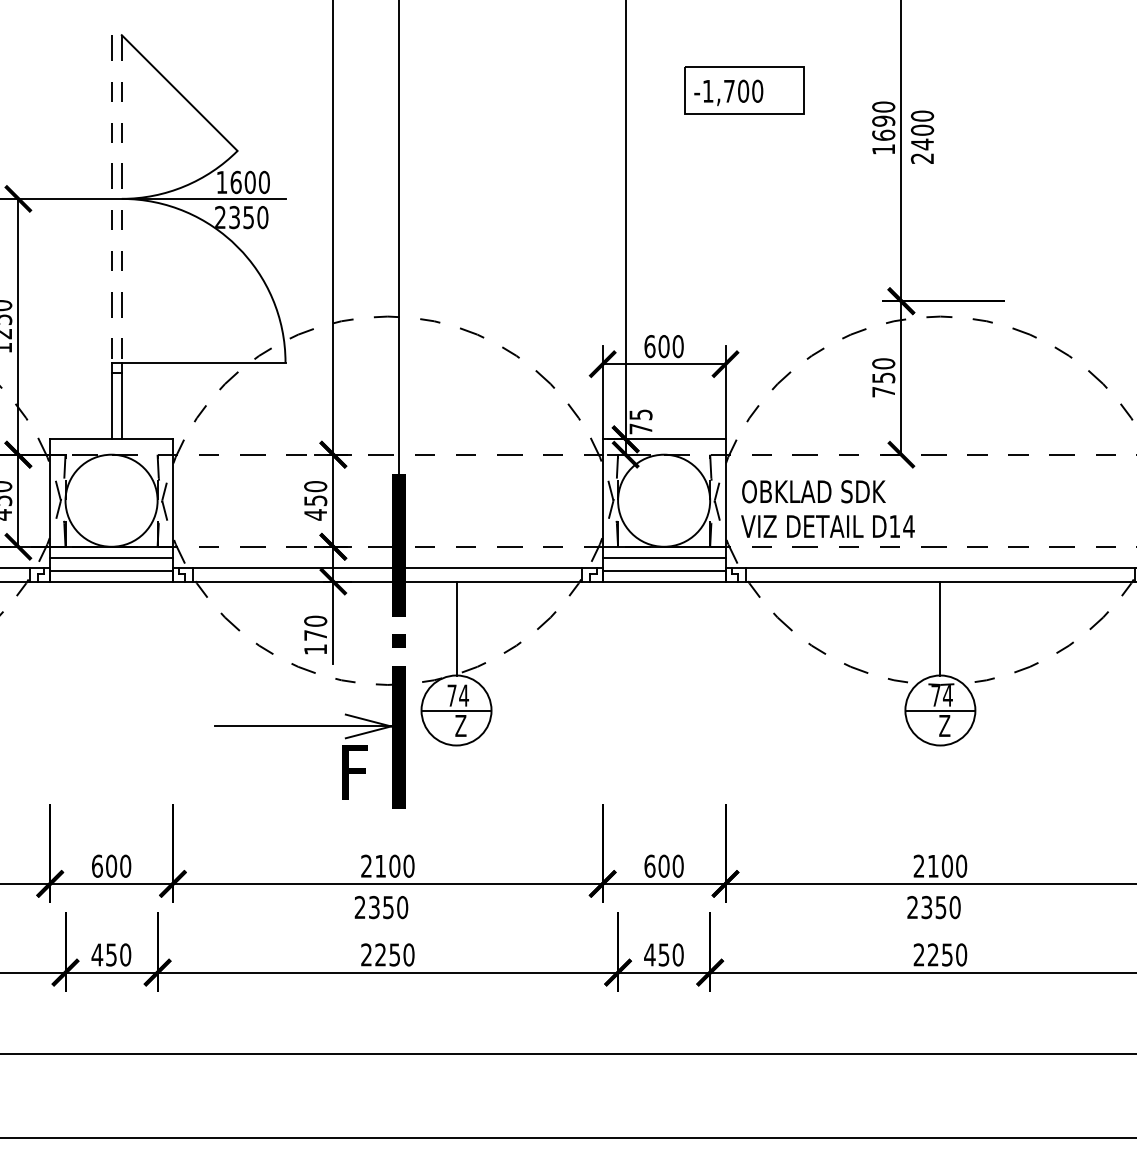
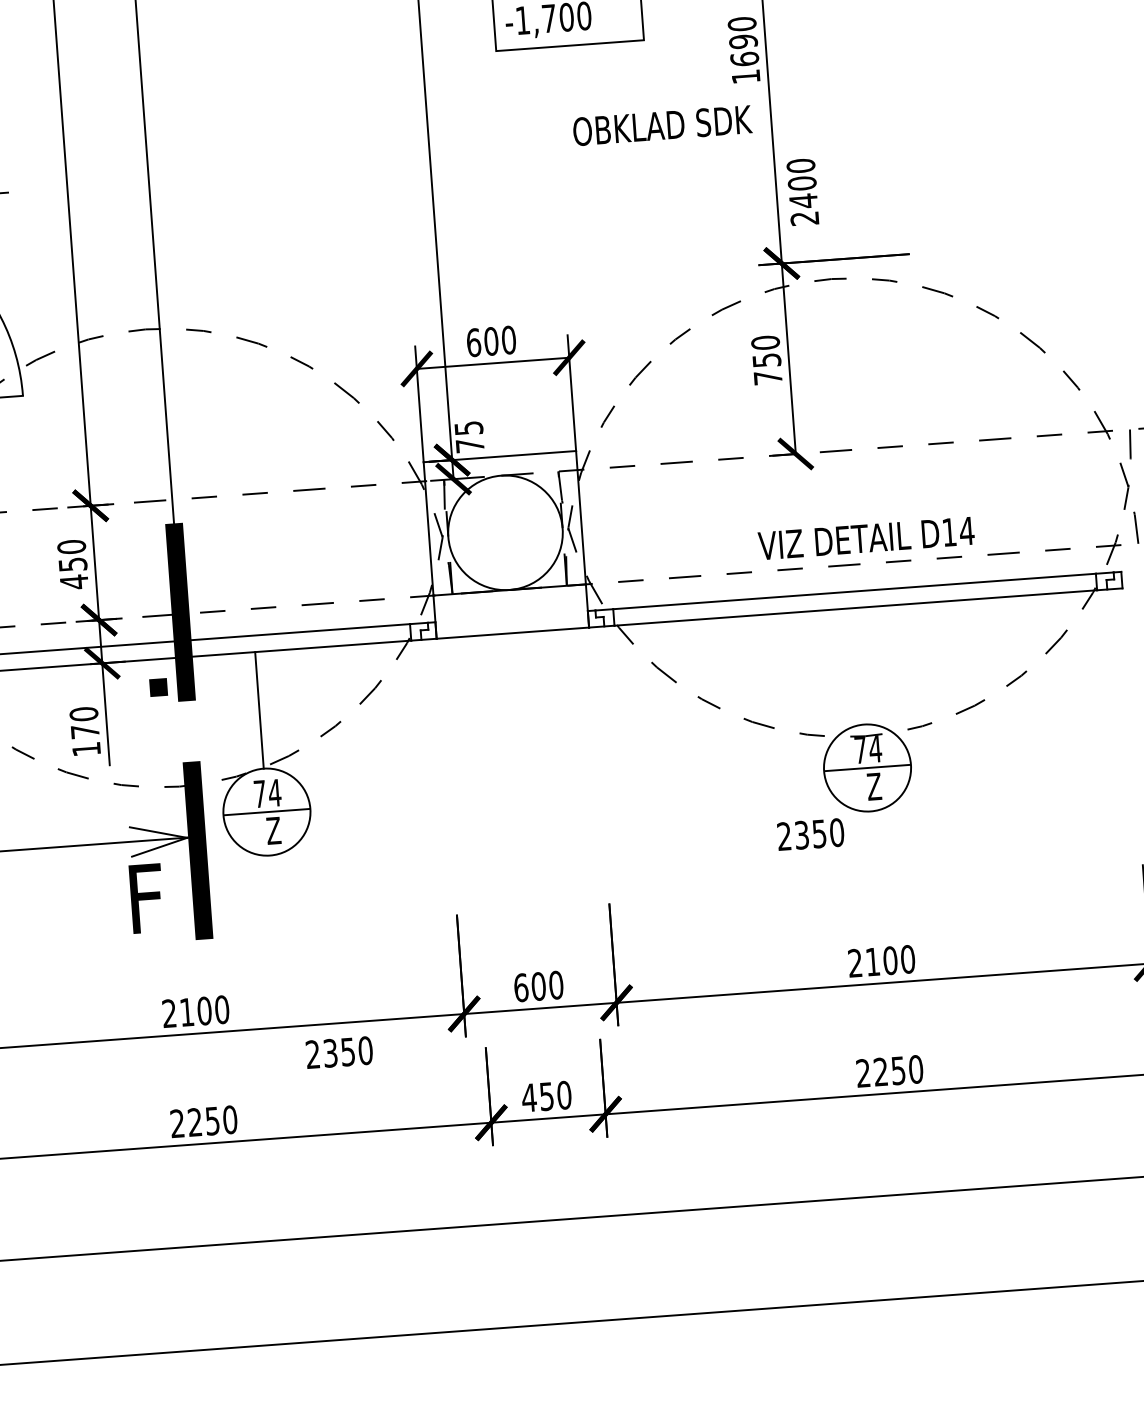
text: (922, 136) -> (802, 191), moved
text: (813, 491) -> (661, 125), moved
text: (827, 526) -> (865, 538), moved
line: (663, 558) -> (509, 604), removed
line: (663, 571) -> (511, 620), removed
line: (940, 628) -> (860, 666), removed
line: (398, 640) -> (157, 686), moved
text: (381, 907) -> (339, 1052), moved
text: (933, 907) -> (810, 834), moved

